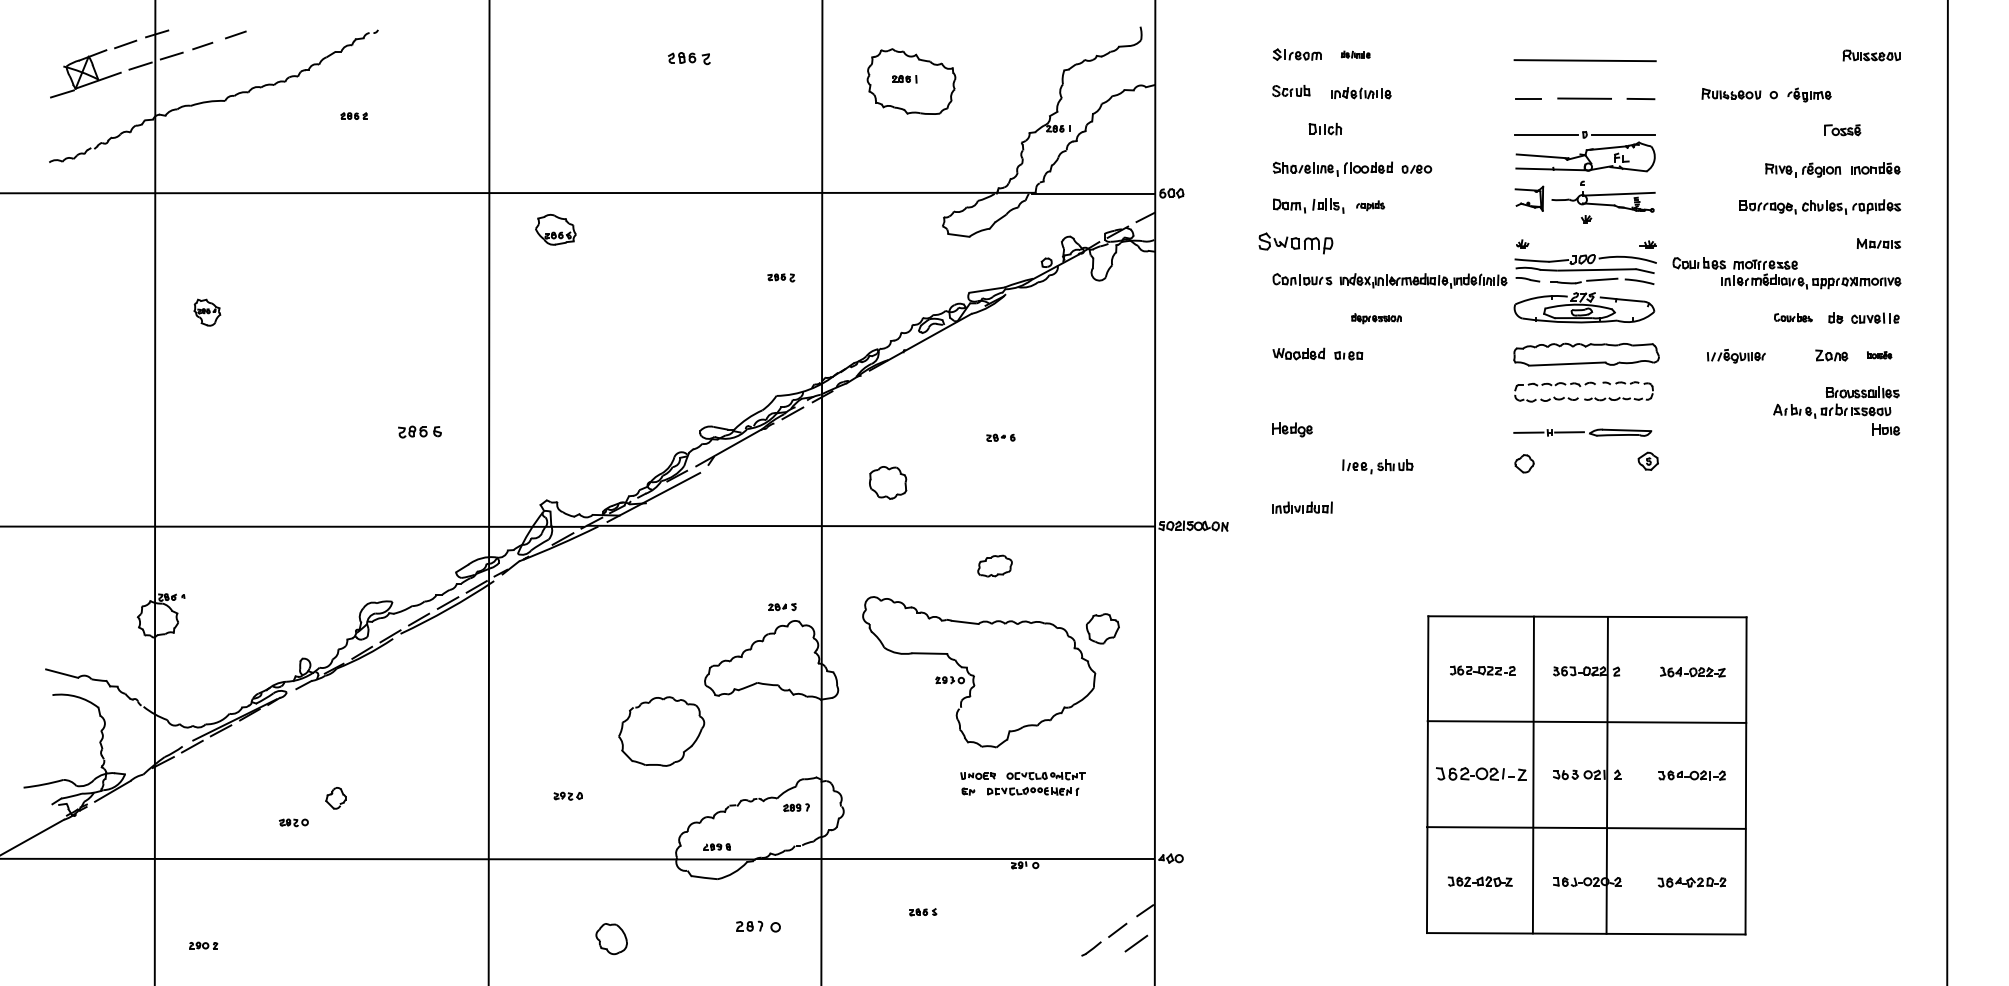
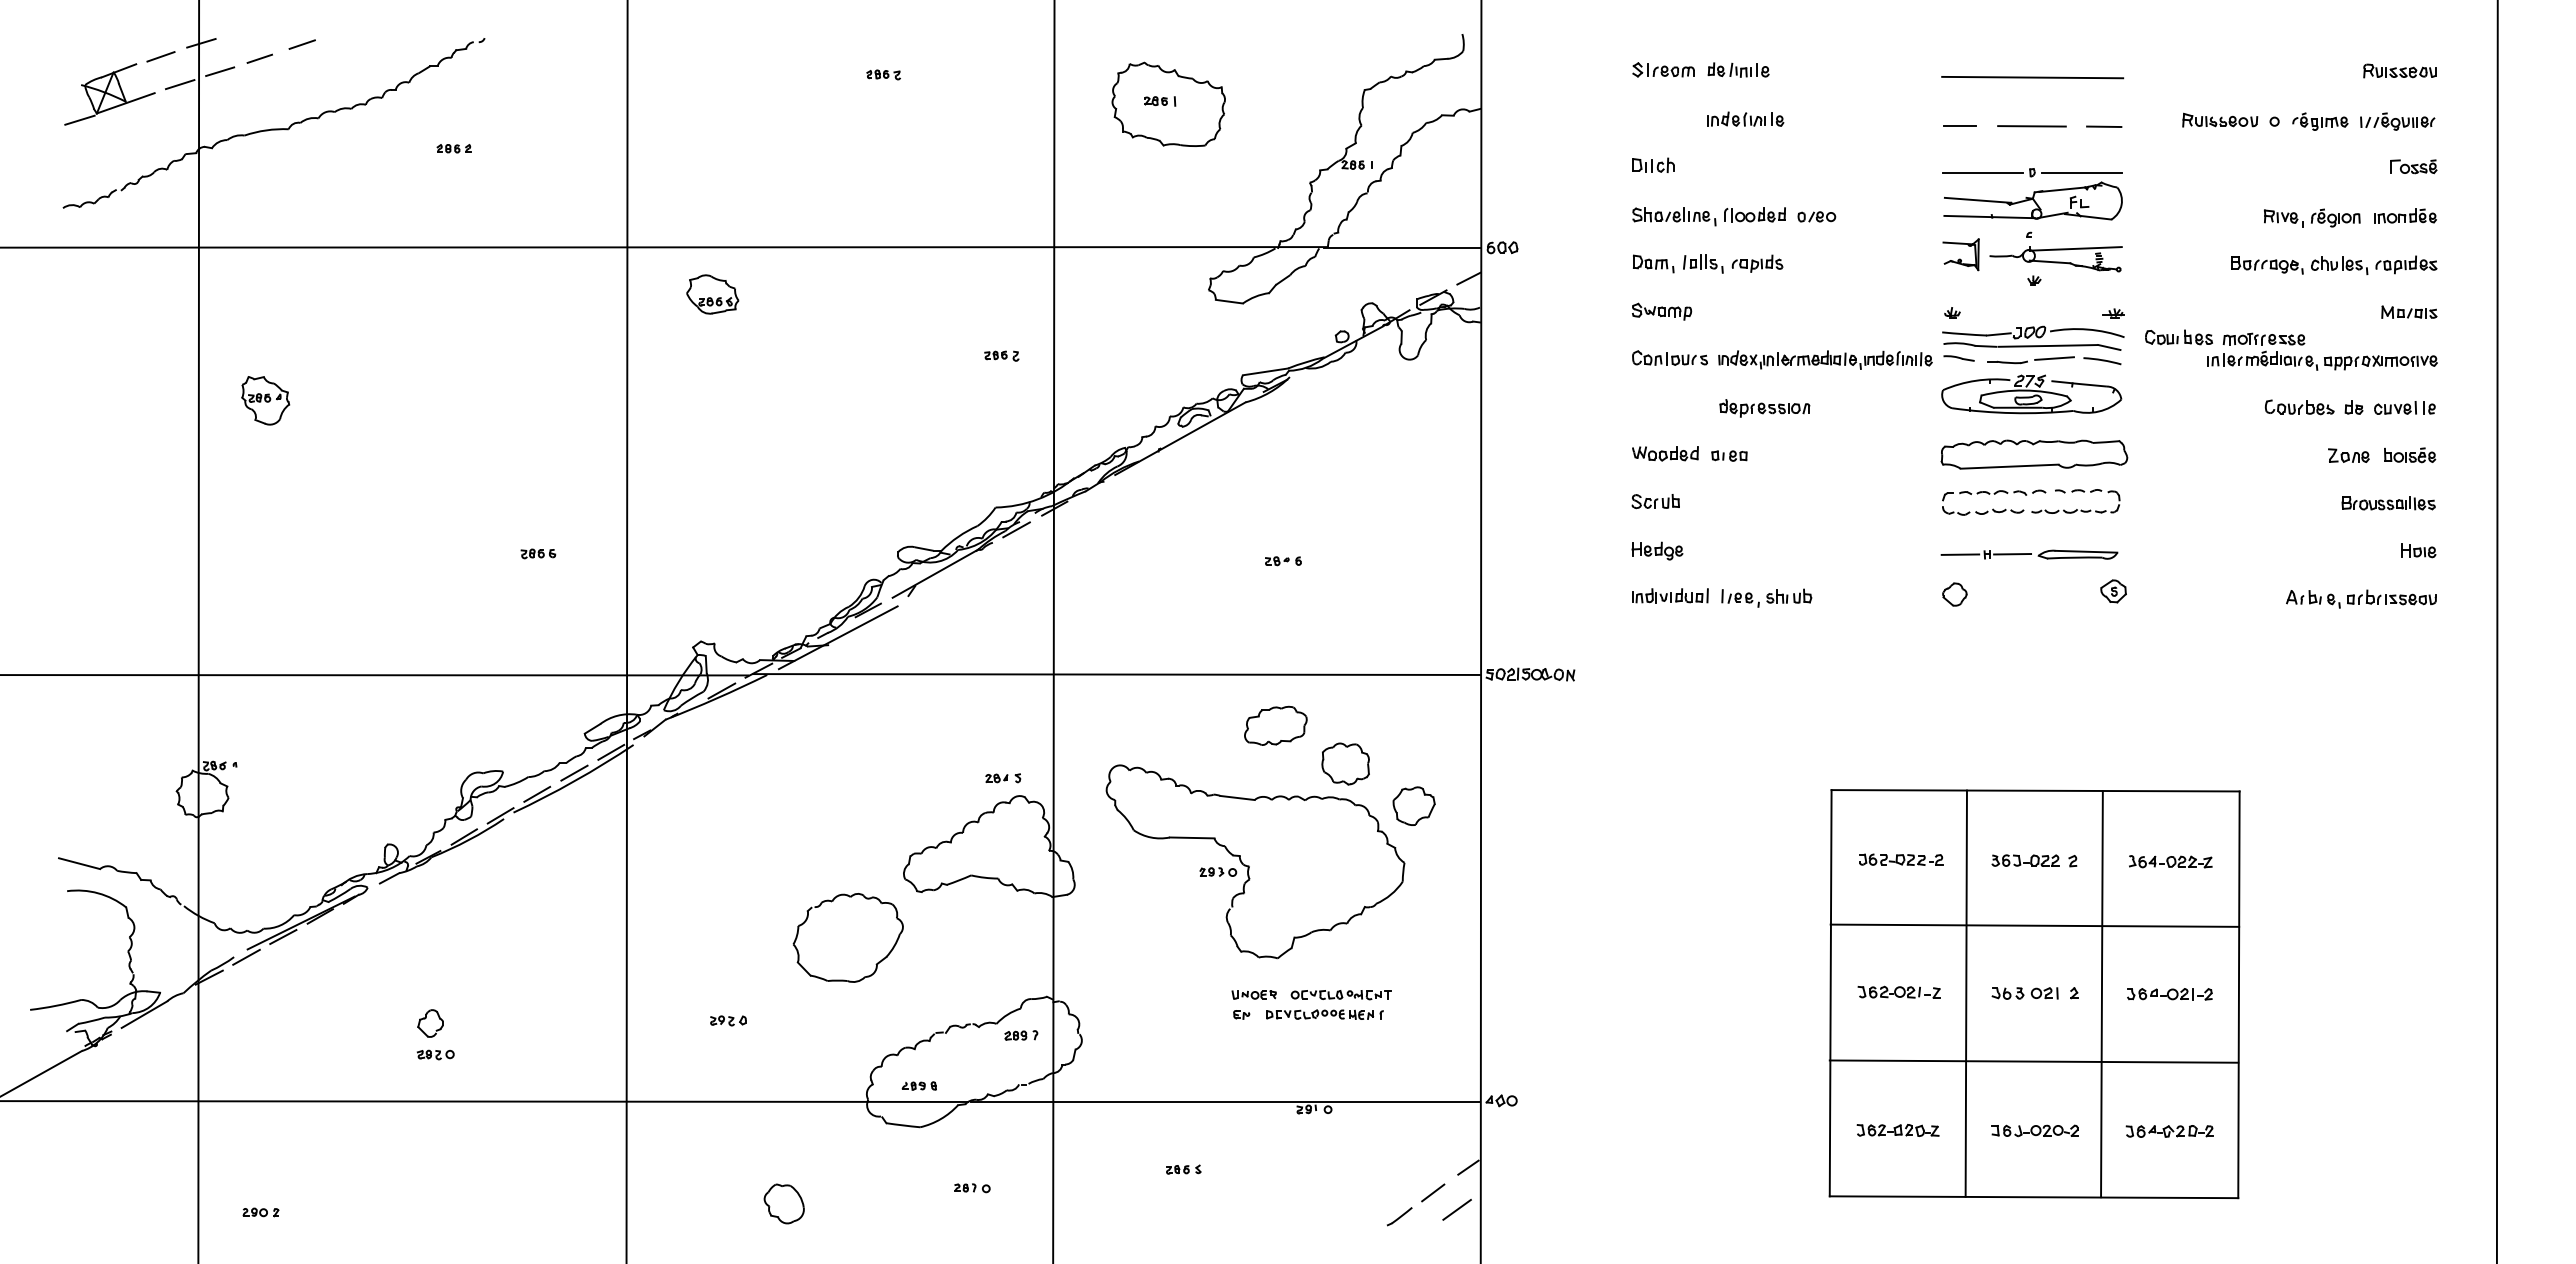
part: (1355, 54) -> (1738, 69), size x1.67
part: (689, 58) -> (883, 74), size x0.62
part: (1291, 91) -> (1655, 501), moved
part: (1325, 128) -> (1653, 164), moved
part: (1842, 130) -> (2413, 166), moved
part: (1370, 205) -> (1757, 263), size x1.43
part: (1296, 243) -> (1662, 311), size x0.62
part: (207, 312) -> (265, 400), size x1.43
part: (1793, 317) -> (2299, 407), size x1.43
part: (1376, 318) -> (1764, 408), size x1.43
part: (1879, 355) -> (2410, 455), size x1.67
part: (1736, 356) -> (2397, 121), moved
part: (1832, 410) -> (2361, 598), moved
part: (420, 431) -> (538, 553), size x0.62
part: (887, 482) -> (1345, 763), moved
part: (1302, 507) -> (1670, 595), moved
part: (994, 565) -> (1275, 725), size x1.43
part: (1480, 773) -> (1898, 991), size x0.71
line: (1606, 775) -> (2101, 994), moved
part: (293, 822) -> (435, 1054), moved
part: (758, 926) -> (972, 1188), size x0.62

